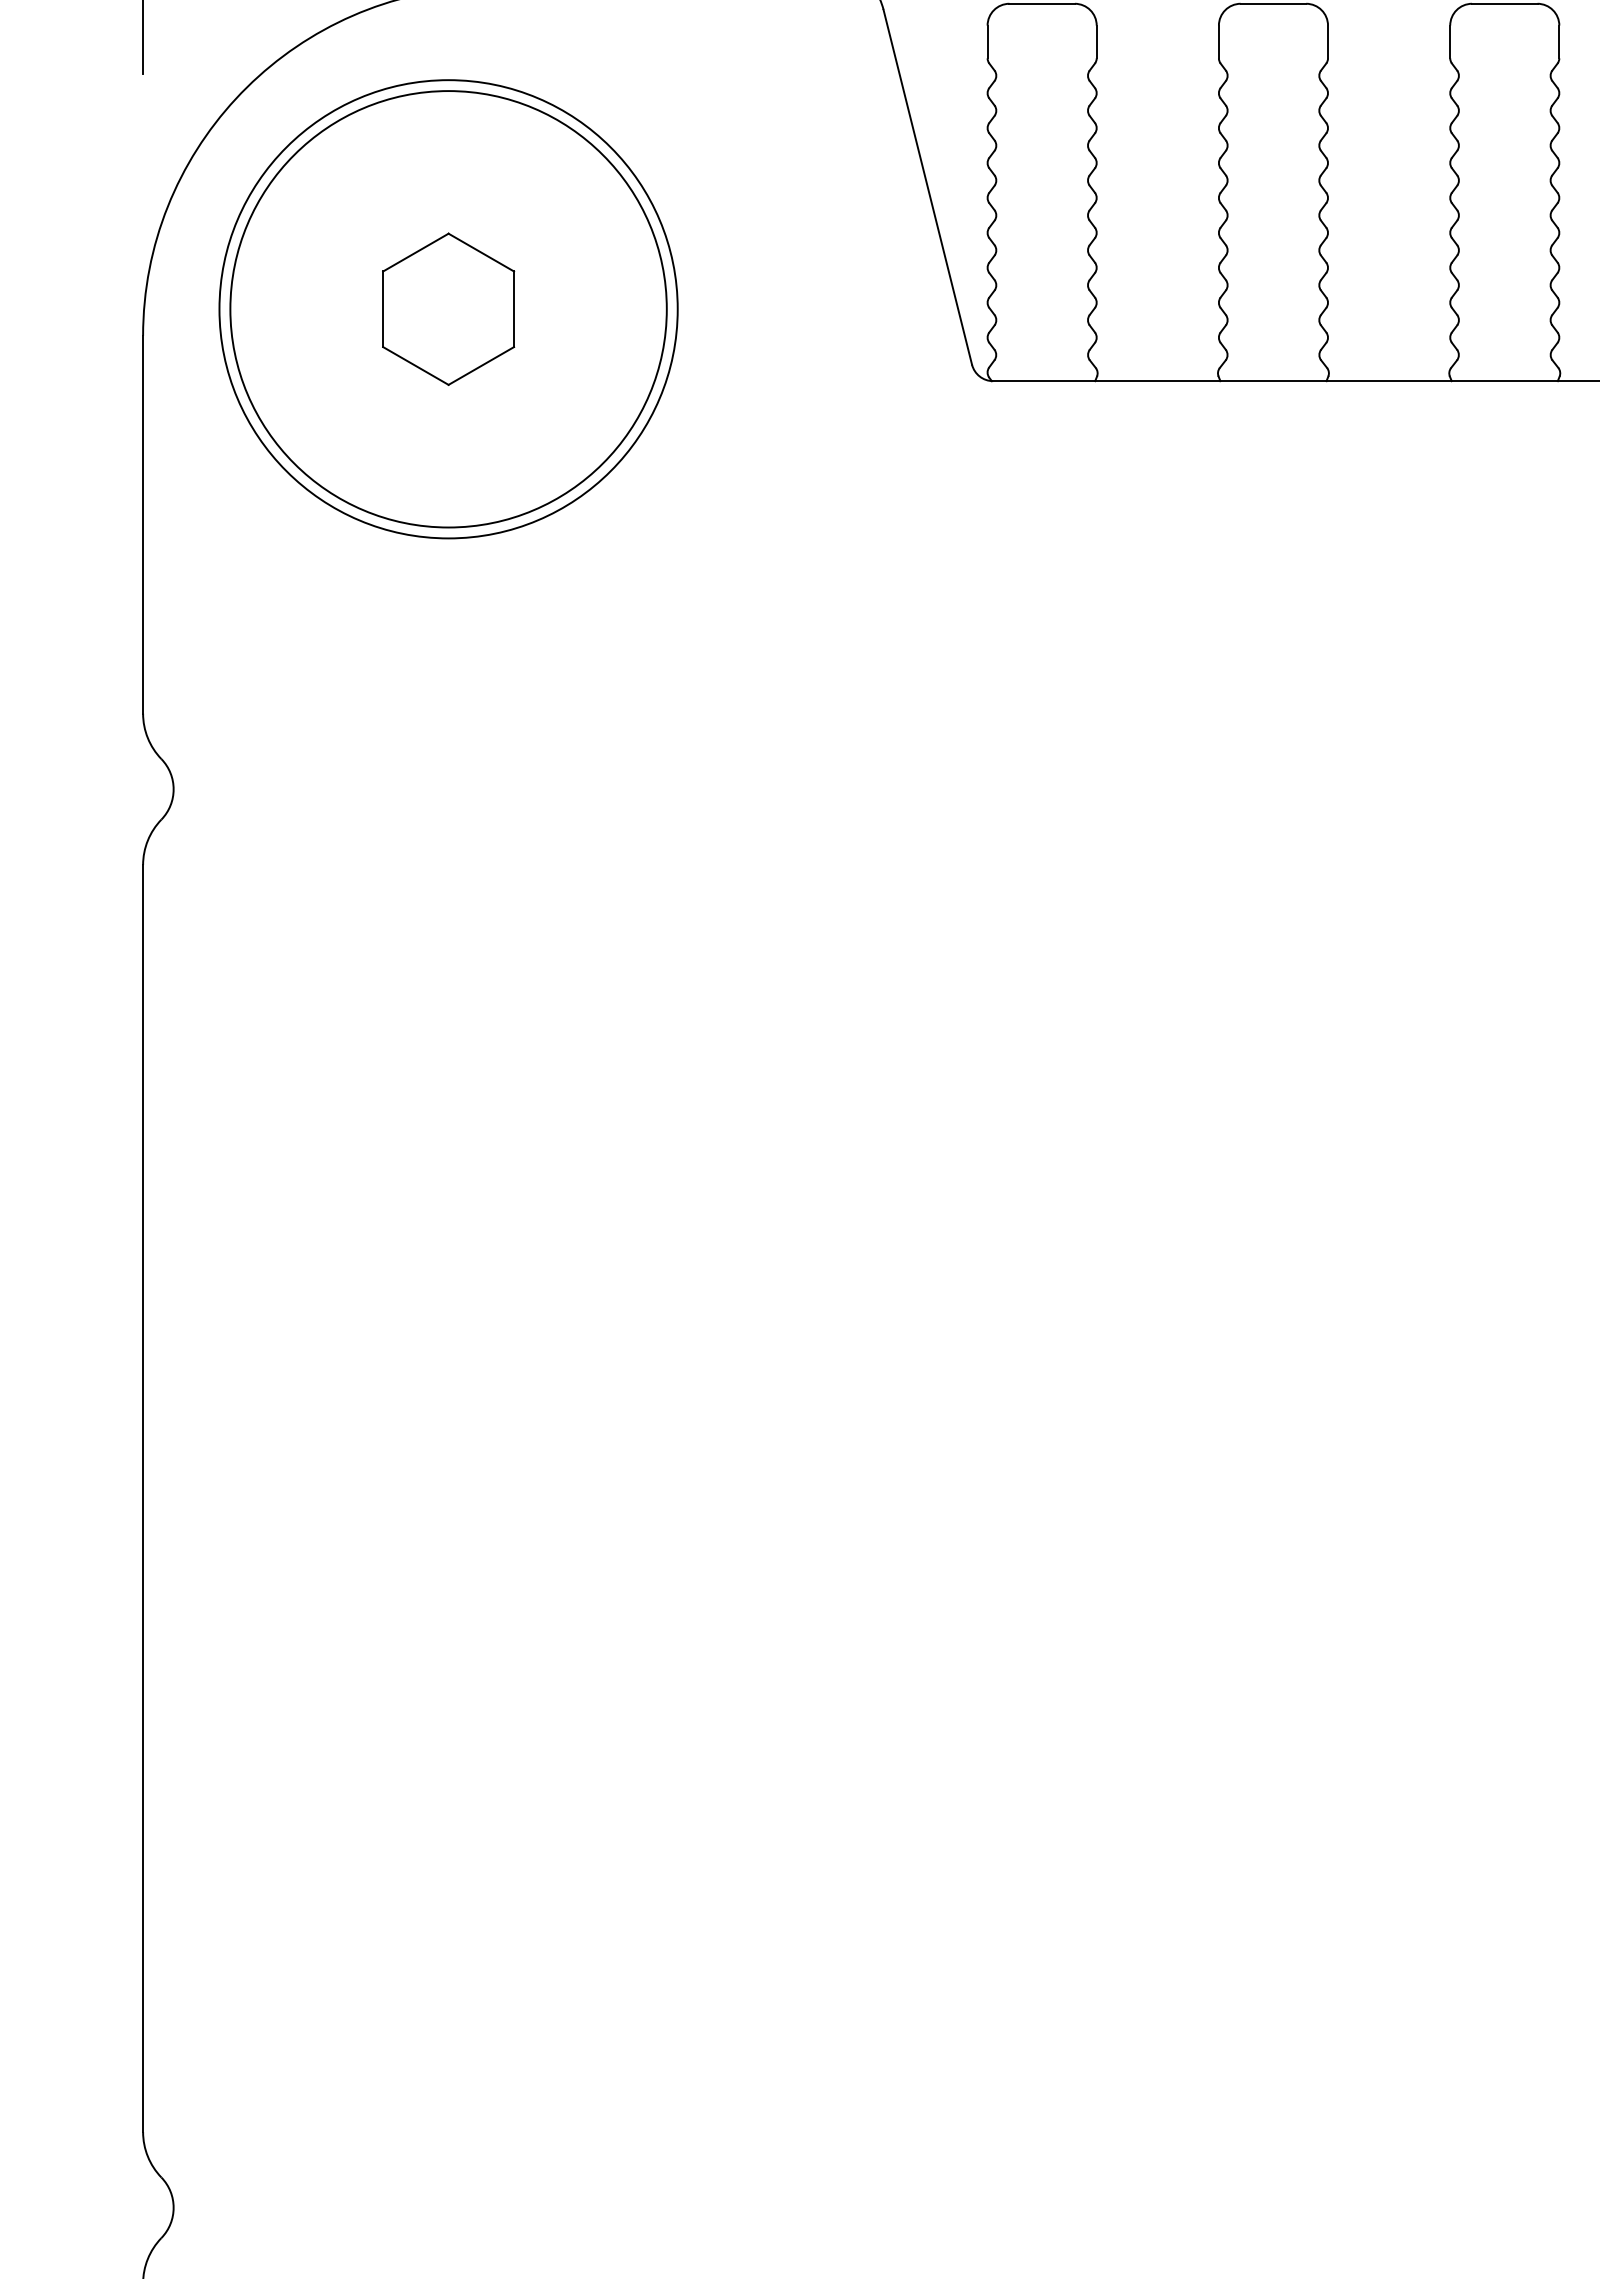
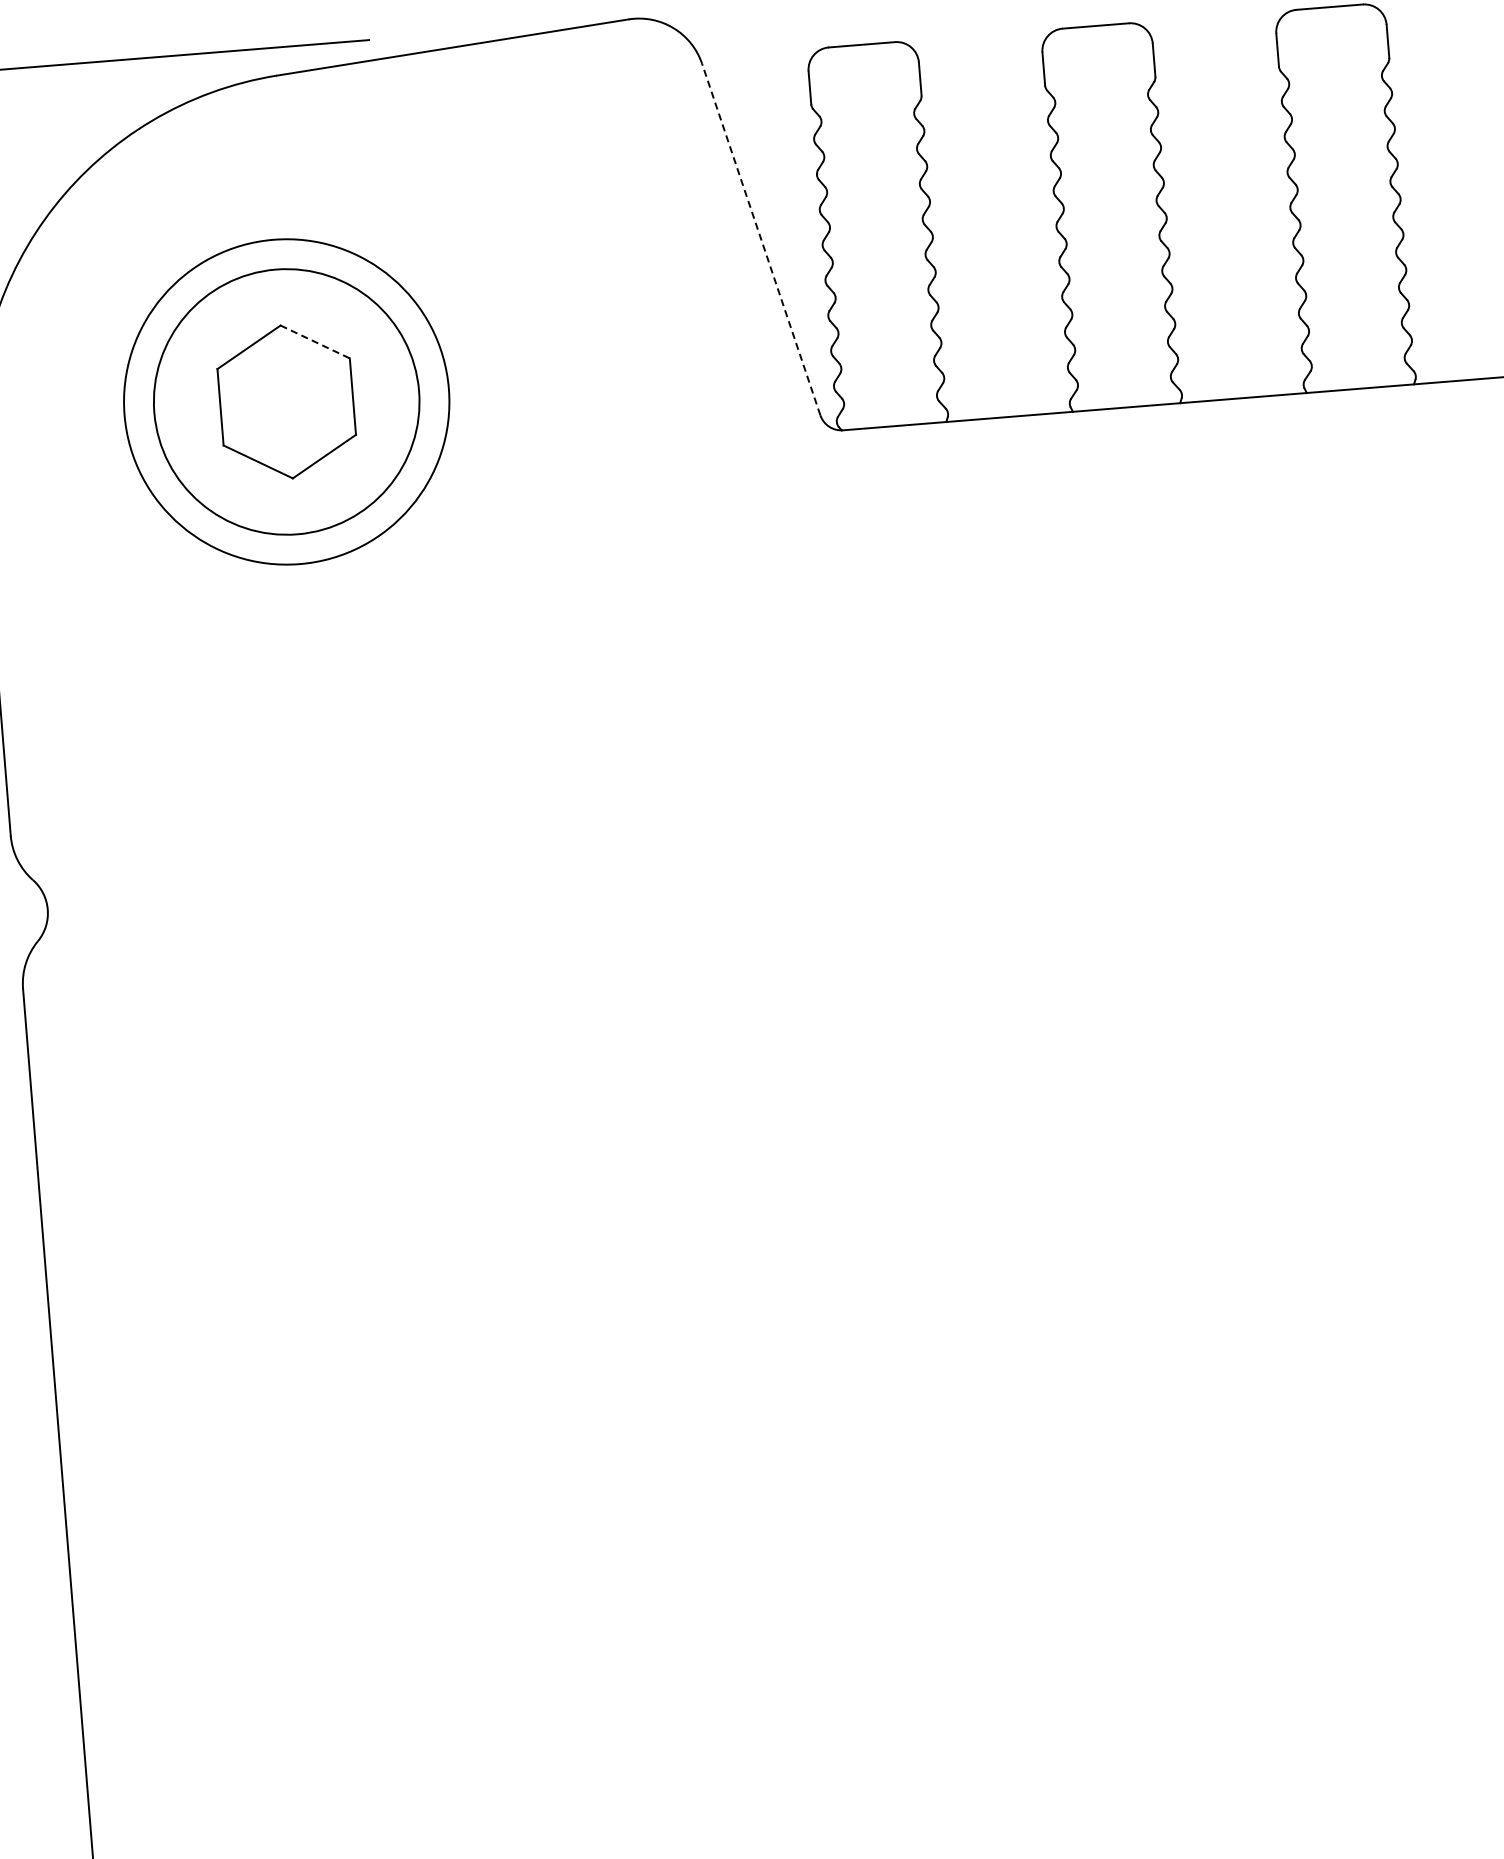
line: (927, 187) -> (760, 239), solid -> dashed
line: (481, 252) -> (315, 341), solid -> dashed
circle: (448, 309) -> (286, 402), size x0.6
circle: (448, 309) -> (286, 402), size x0.7

